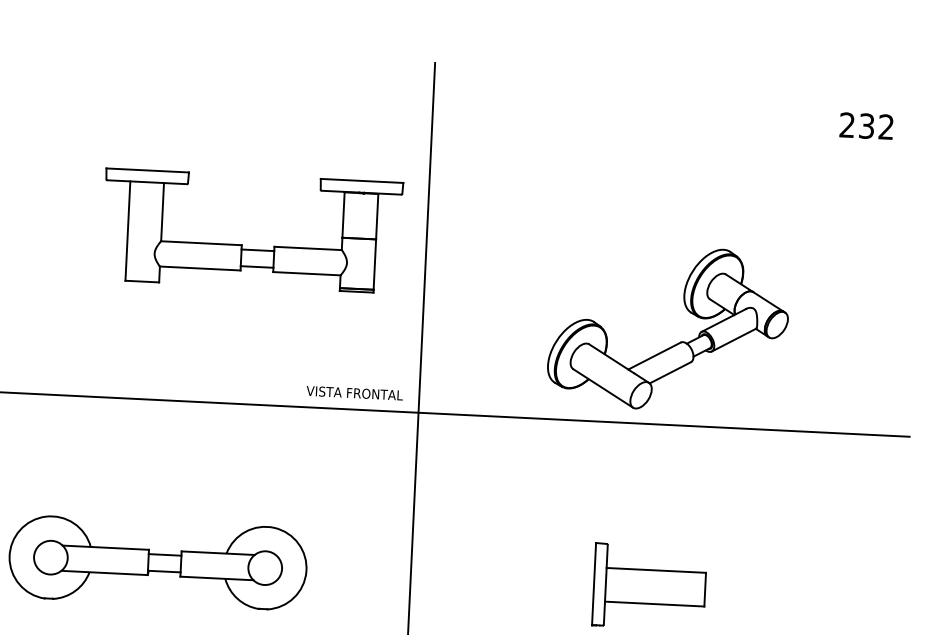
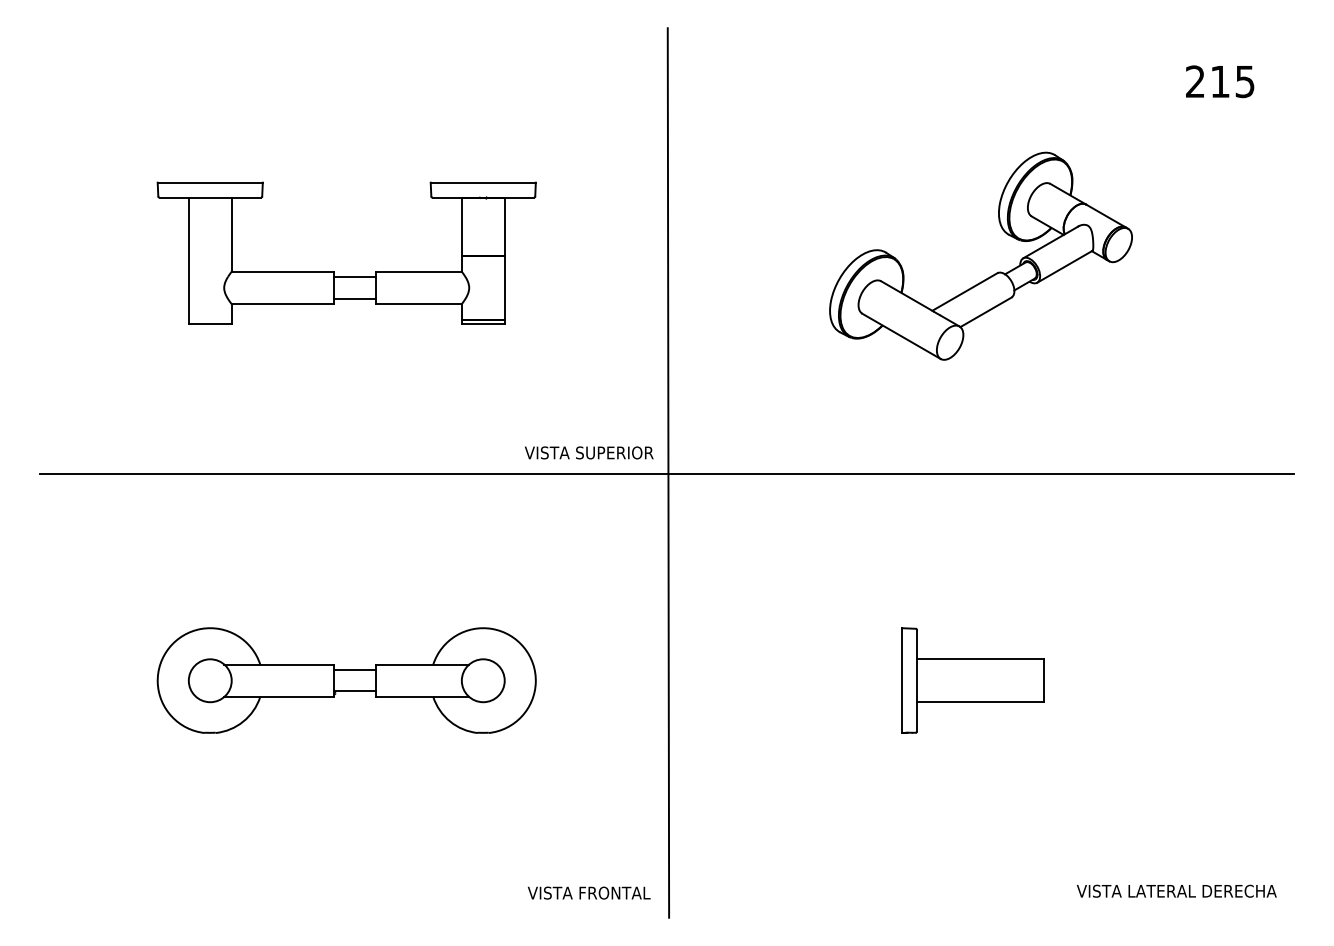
text: (876, 126) -> (1232, 81), 232 -> 215
part: (241, 244) -> (334, 271), moved
part: (678, 342) -> (994, 273), moved
text: (377, 394) -> (614, 452), VISTA FRONTAL -> VISTA SUPERIOR

